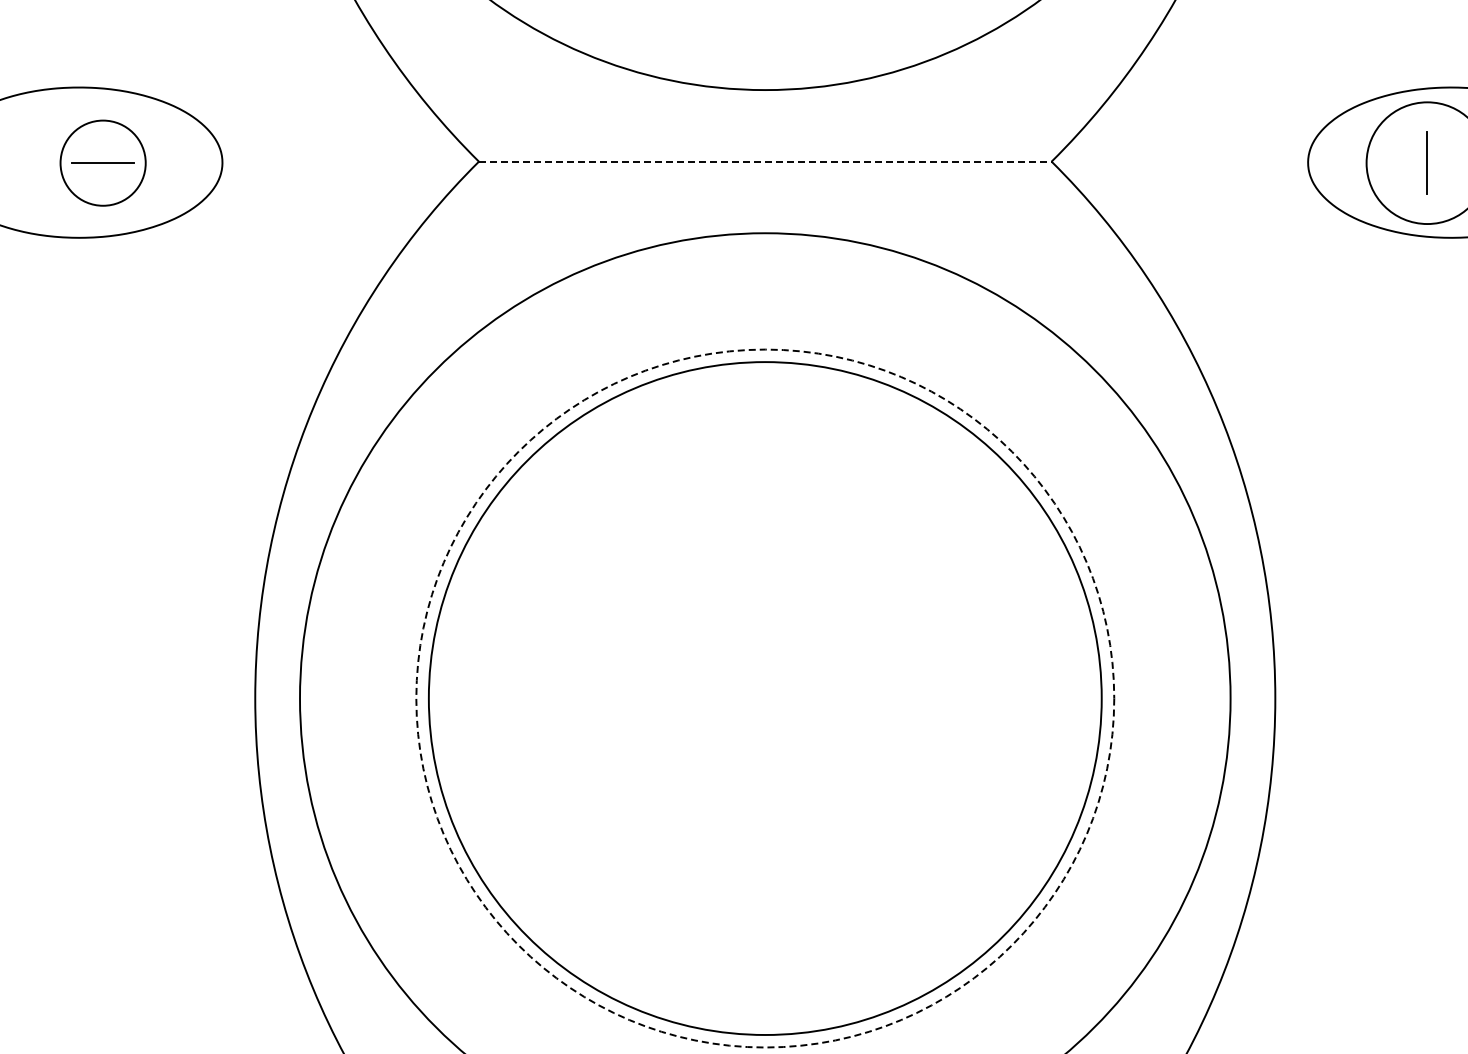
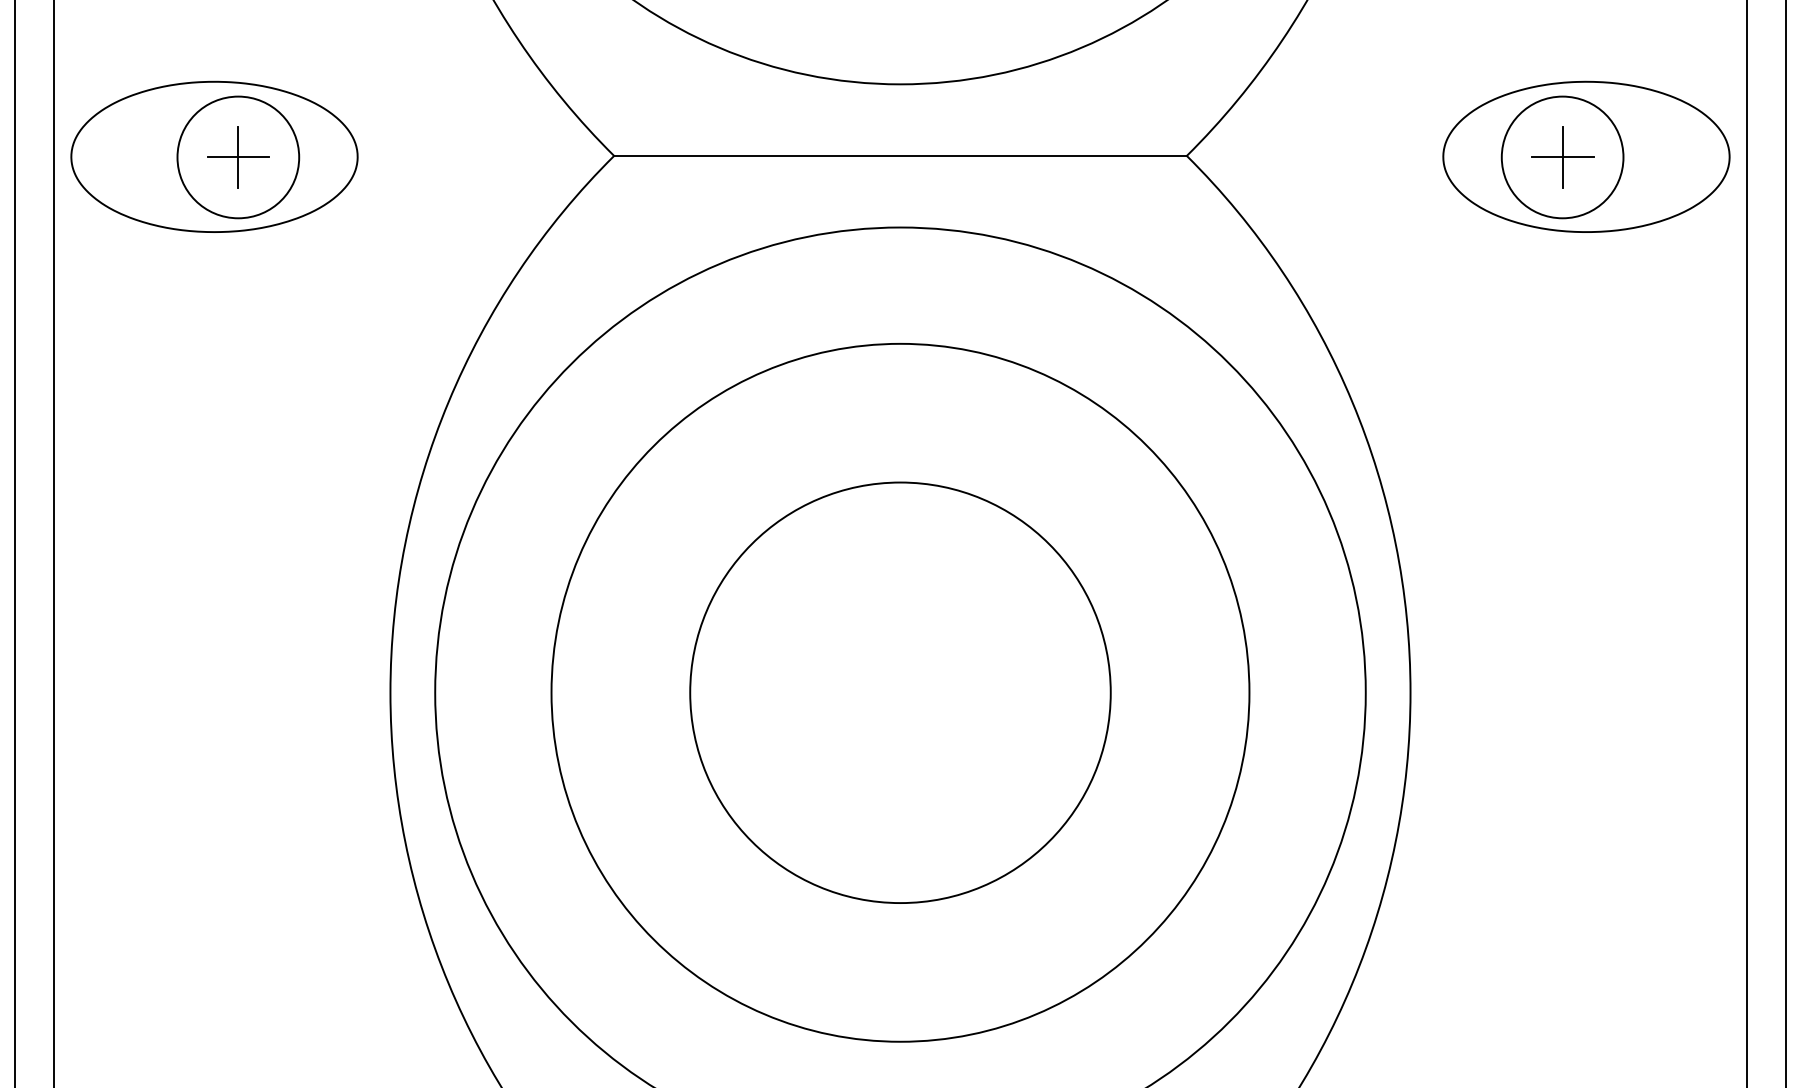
line: (765, 161) -> (900, 155), dashed -> solid
circle: (103, 163) -> (238, 157), size x1.43
line: (103, 163) -> (238, 157), added
line: (1427, 163) -> (1562, 157), added
circle: (765, 698) -> (900, 692), dashed -> solid
circle: (765, 698) -> (900, 692), size x0.62

